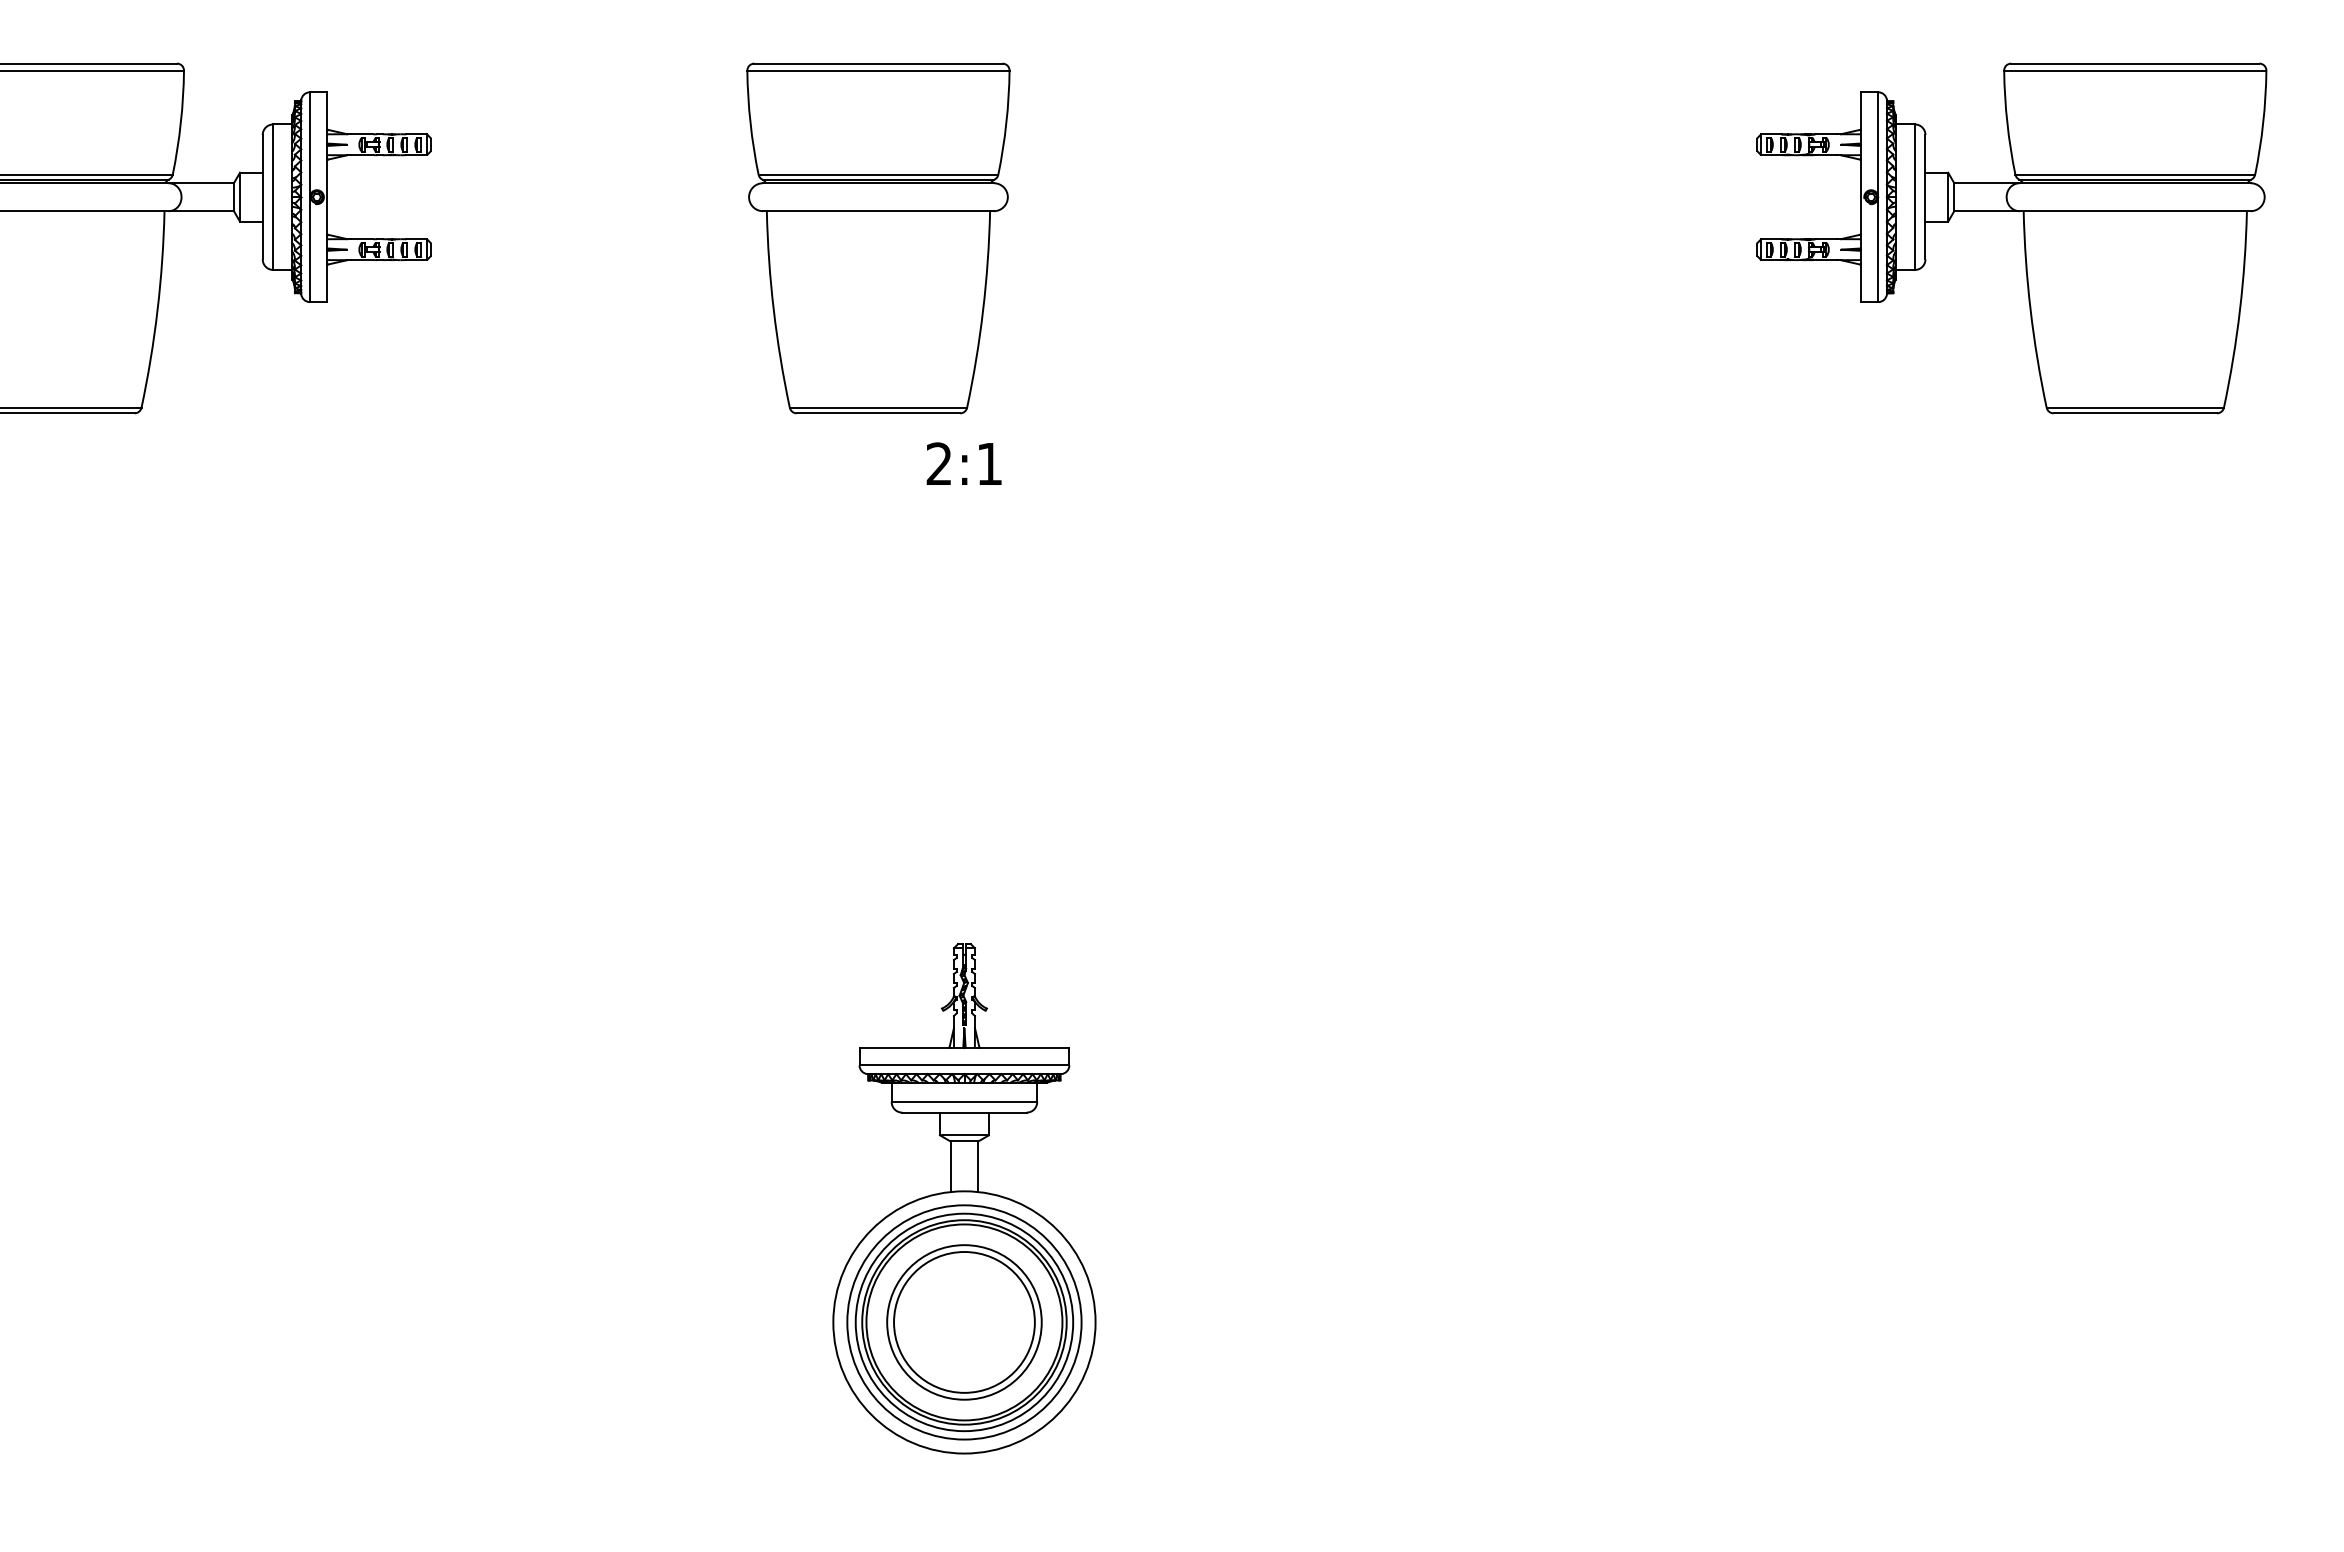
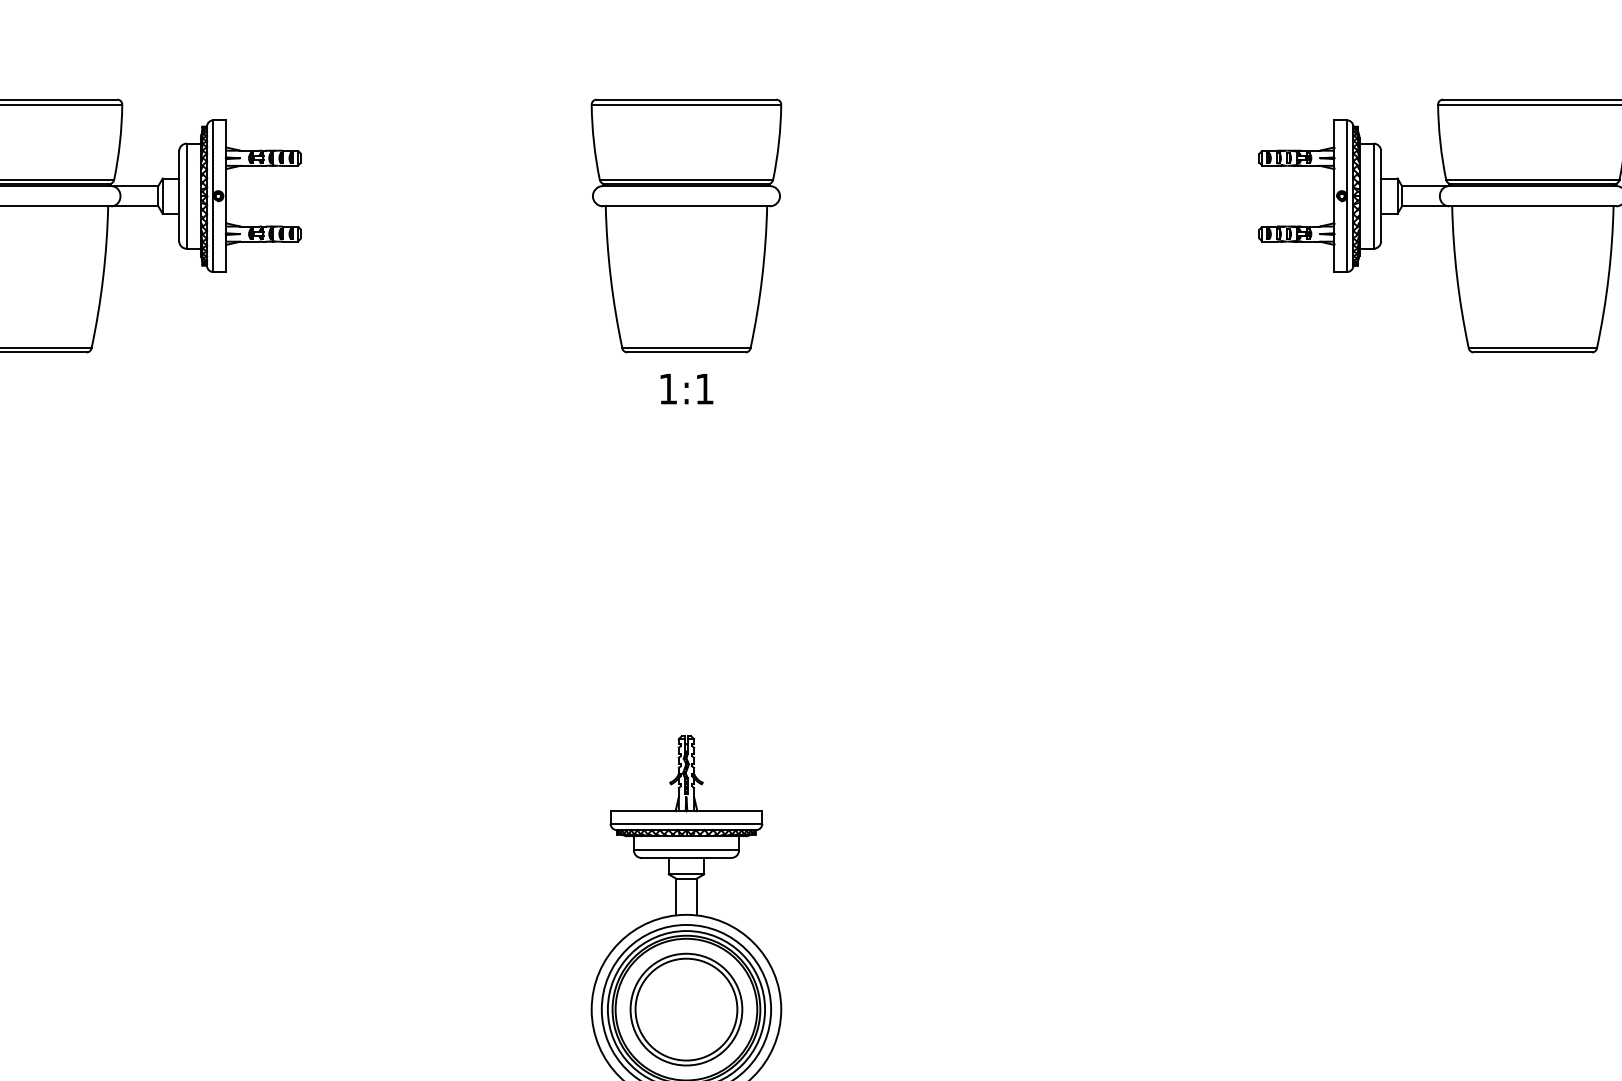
part: (878, 238) -> (686, 226), moved
text: (938, 463) -> (667, 388), 2:1 -> 1:1

